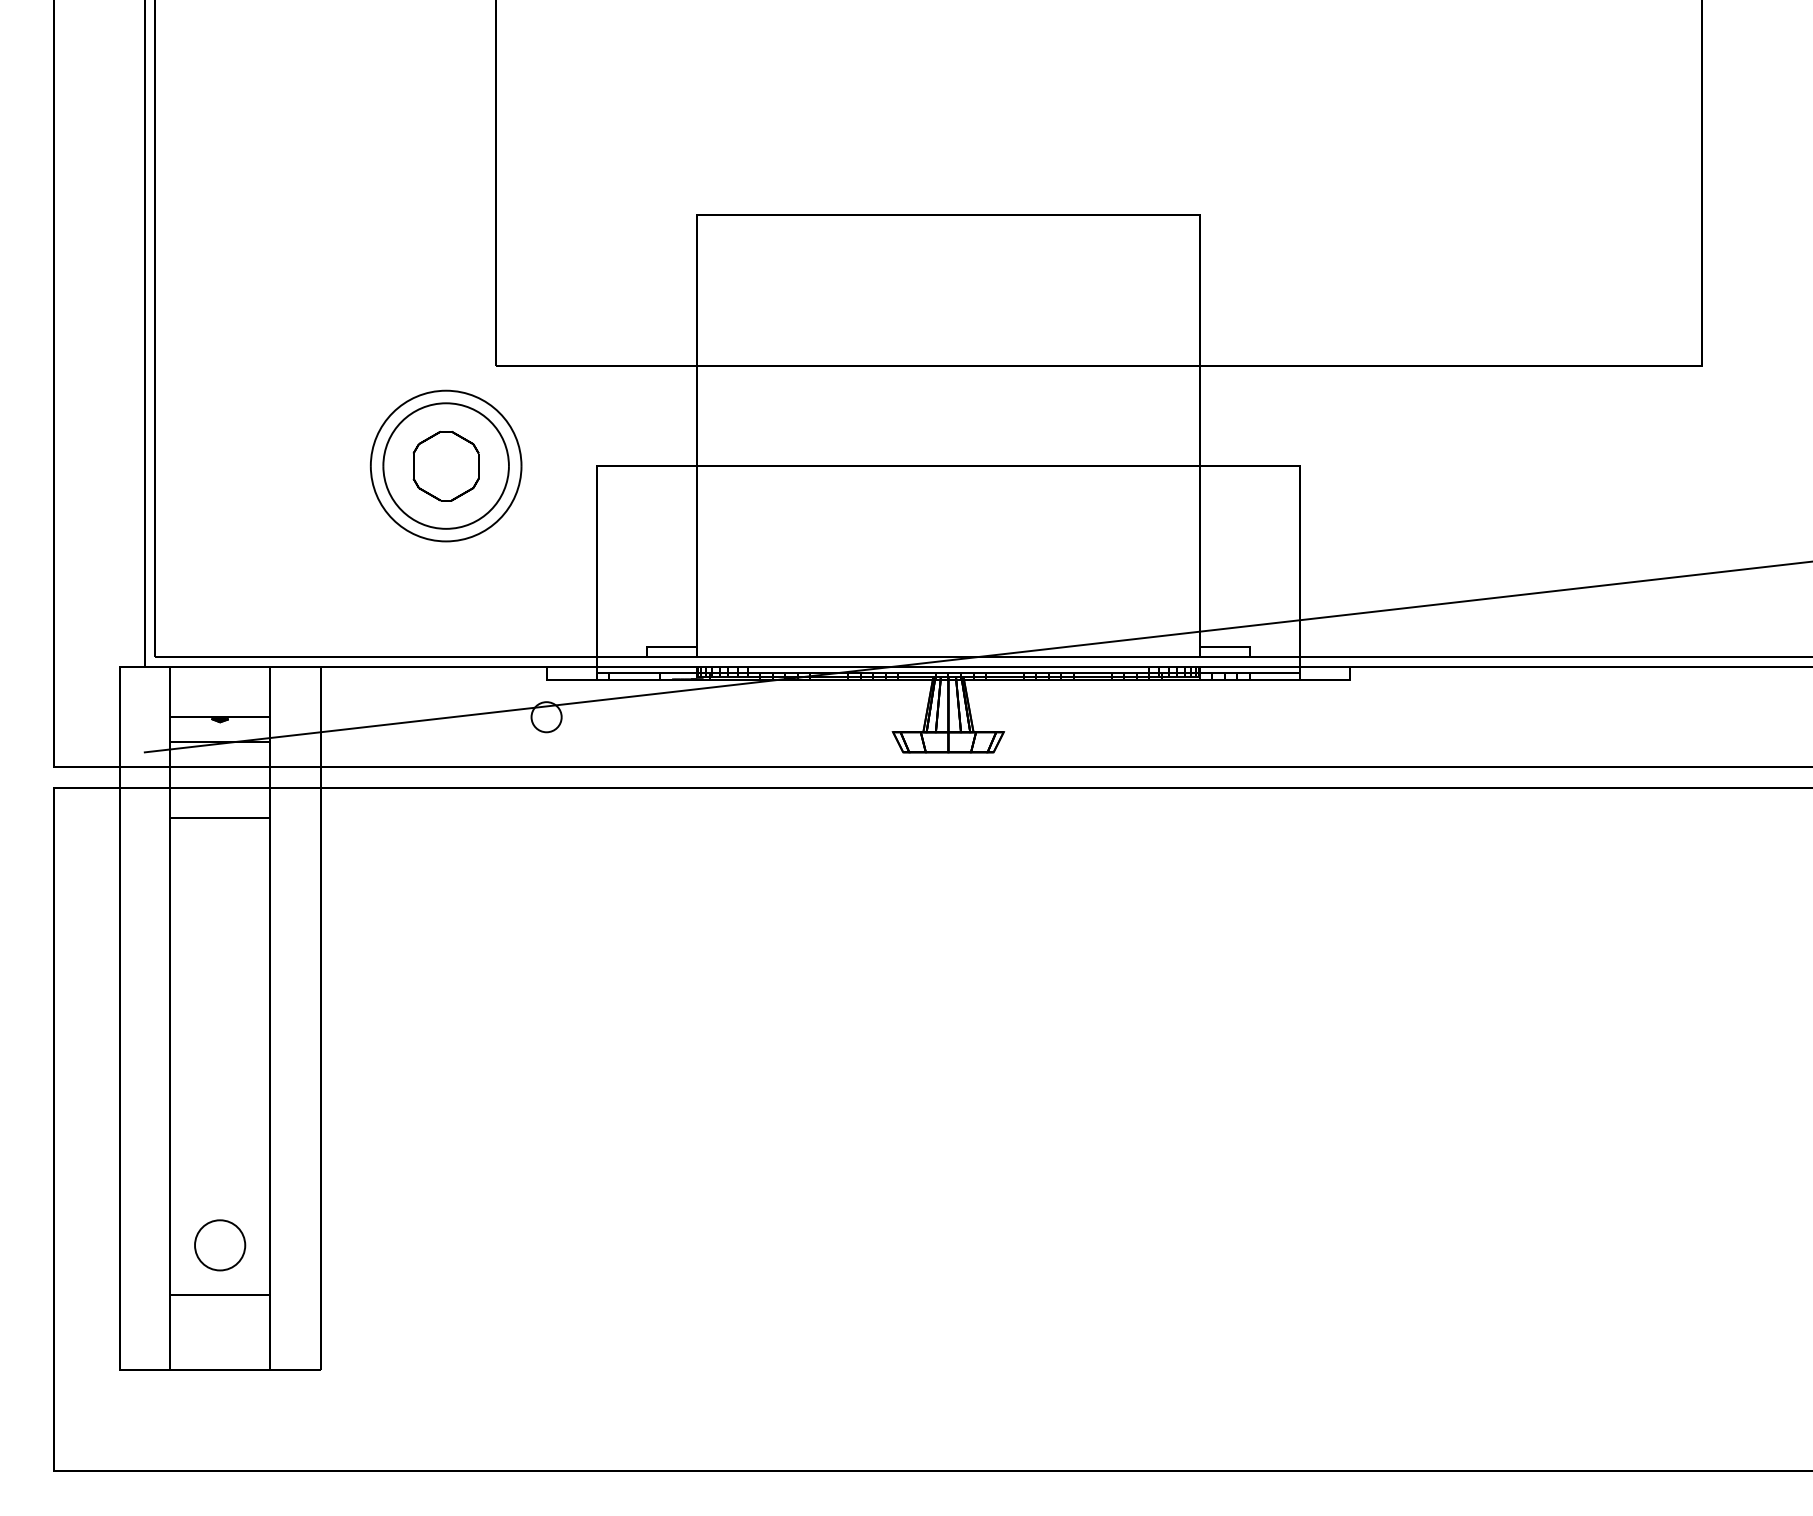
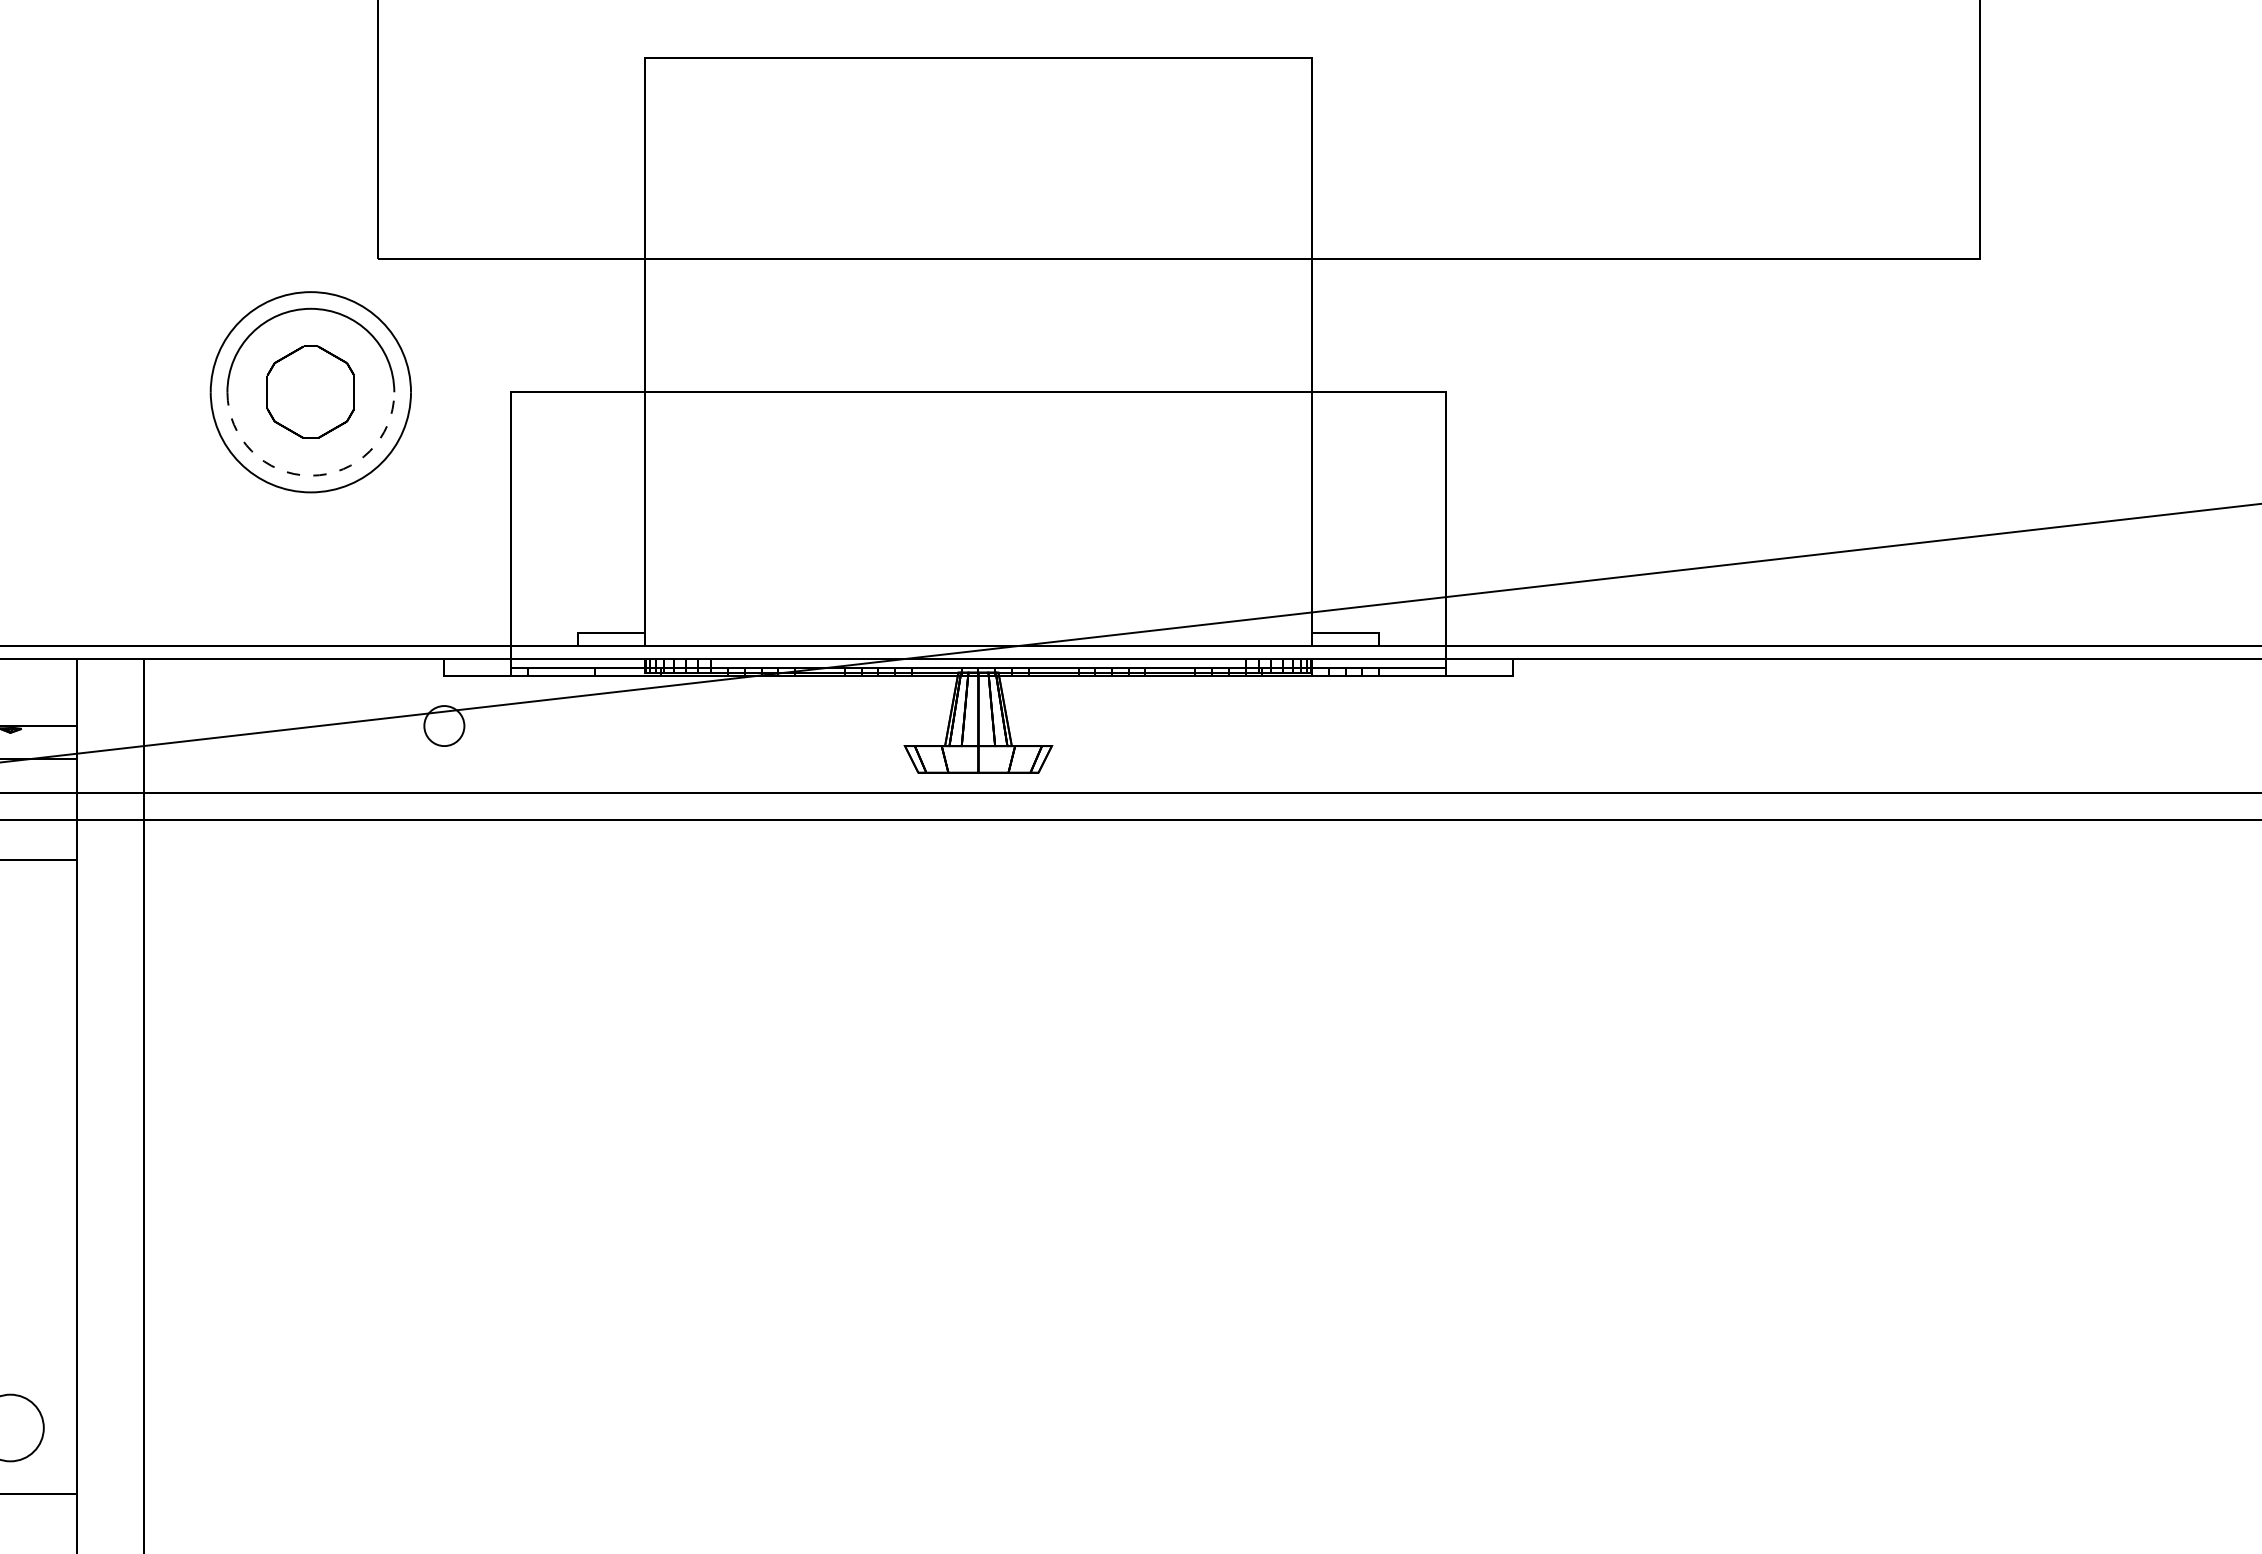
arc: (446, 528) -> (311, 475), solid -> dashed

